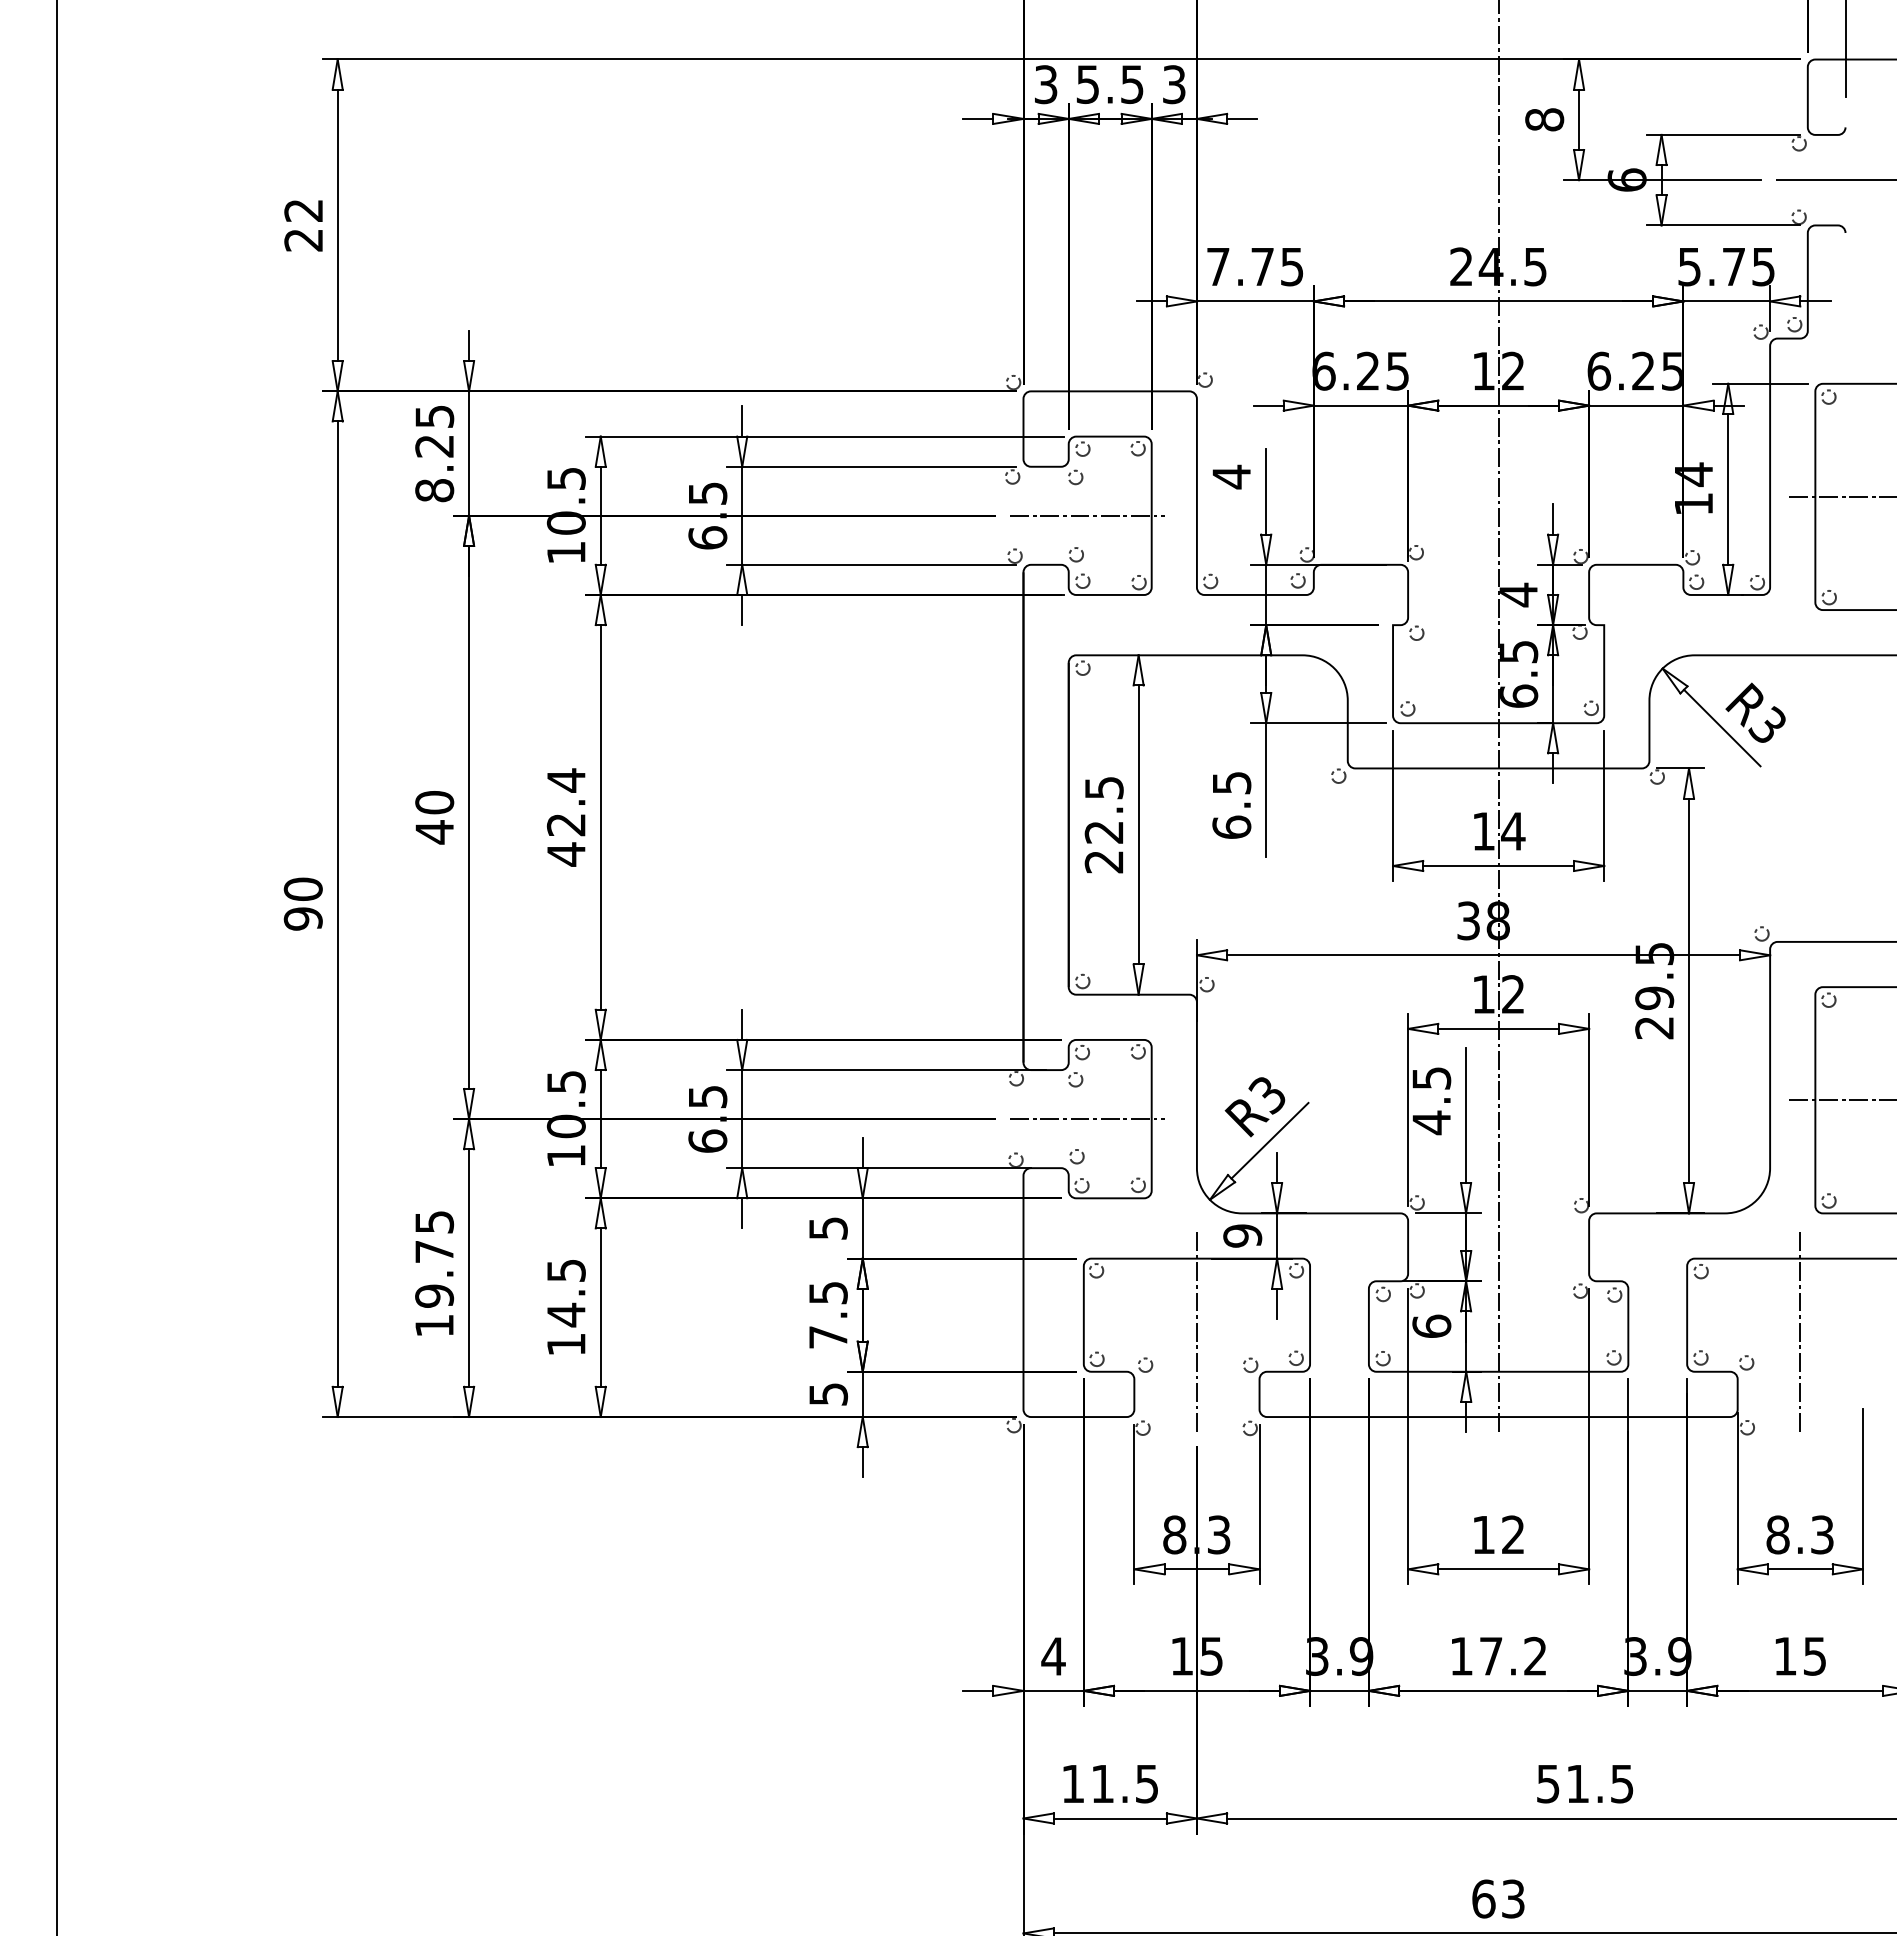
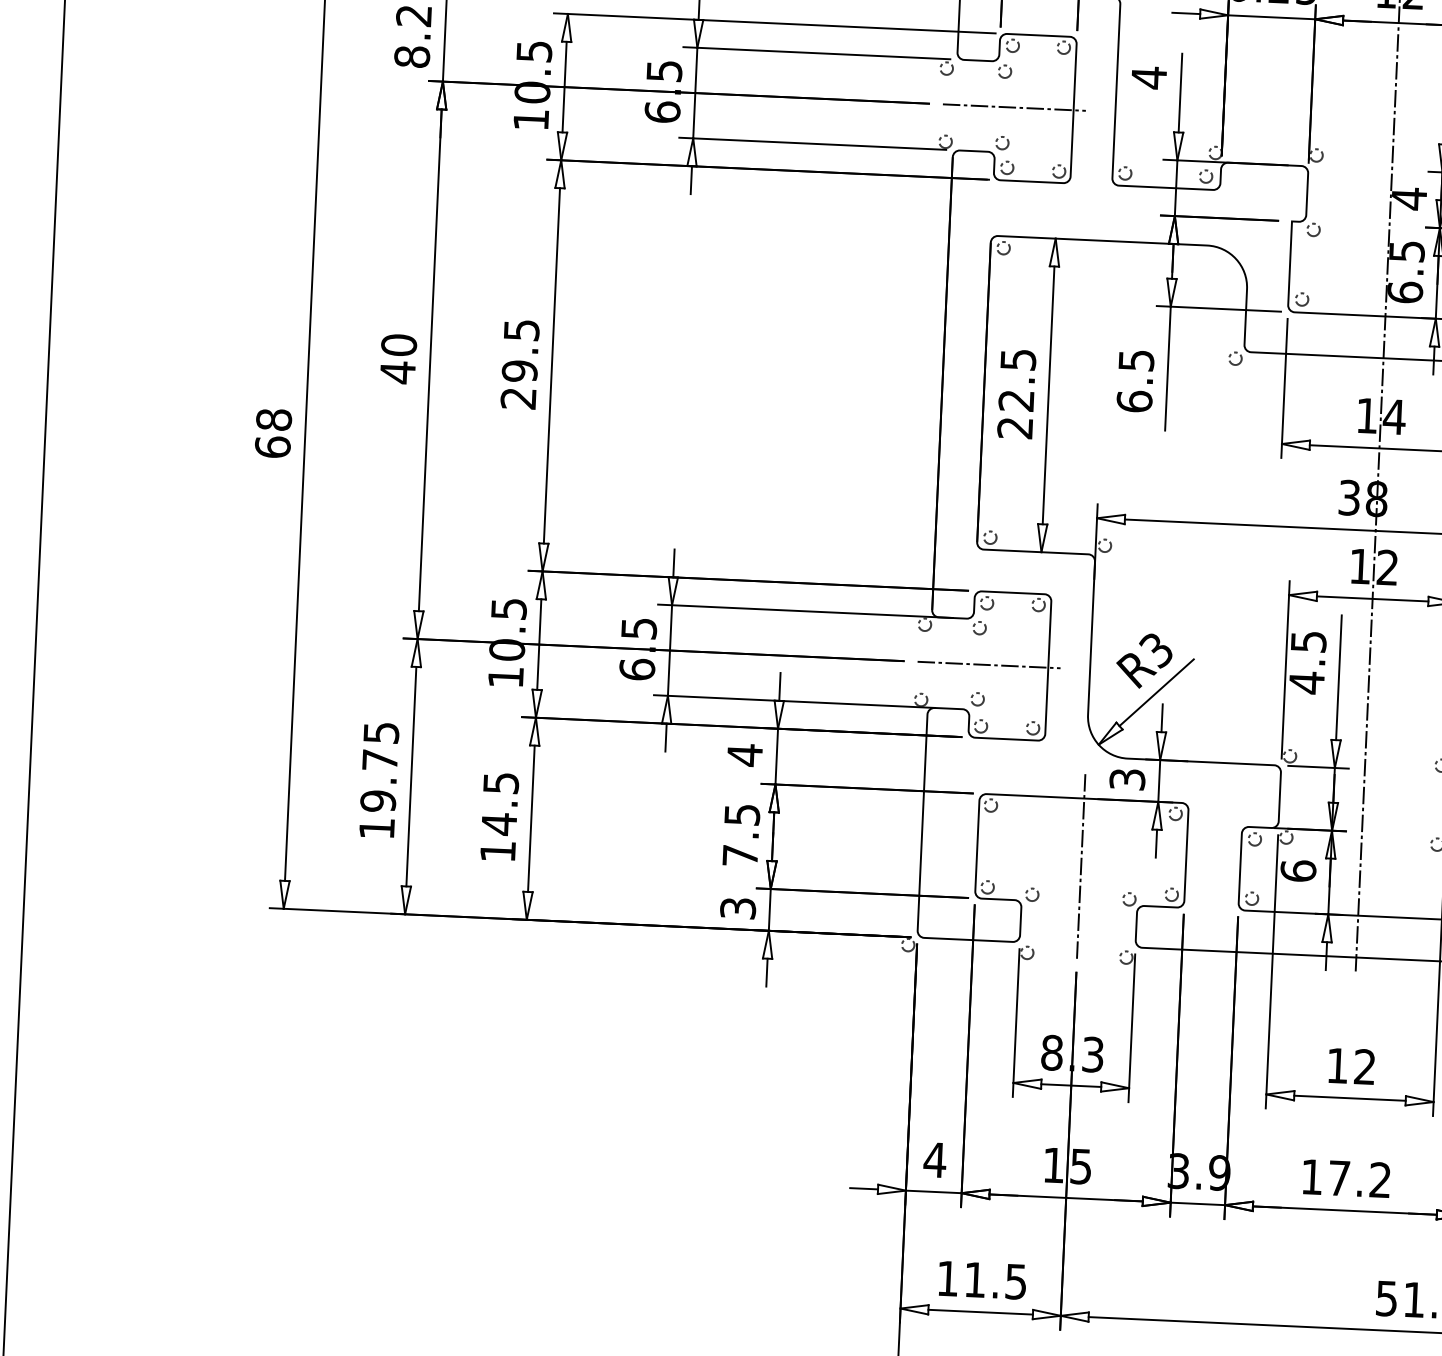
text: (565, 817) -> (519, 364), 42.4 -> 29.5
text: (302, 903) -> (272, 432), 90 -> 68
text: (828, 1228) -> (745, 755), 5 -> 4
text: (1242, 1235) -> (1127, 779), 9 -> 3
text: (828, 1394) -> (738, 908), 5 -> 3

